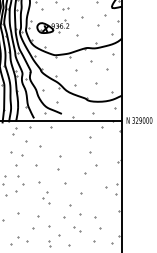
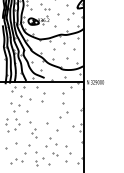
part: (60, 163) -> (43, 97), moved

